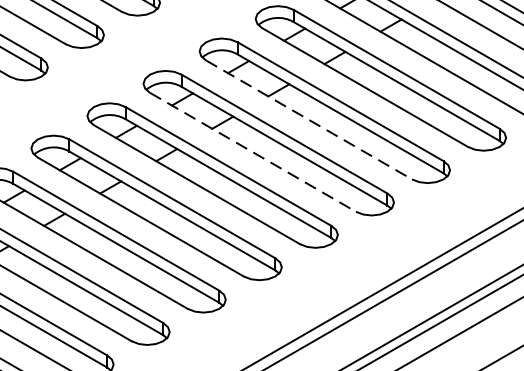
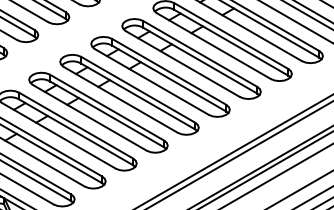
line: (308, 120) -> (182, 64), dashed -> solid
line: (252, 151) -> (151, 81), dashed -> solid

